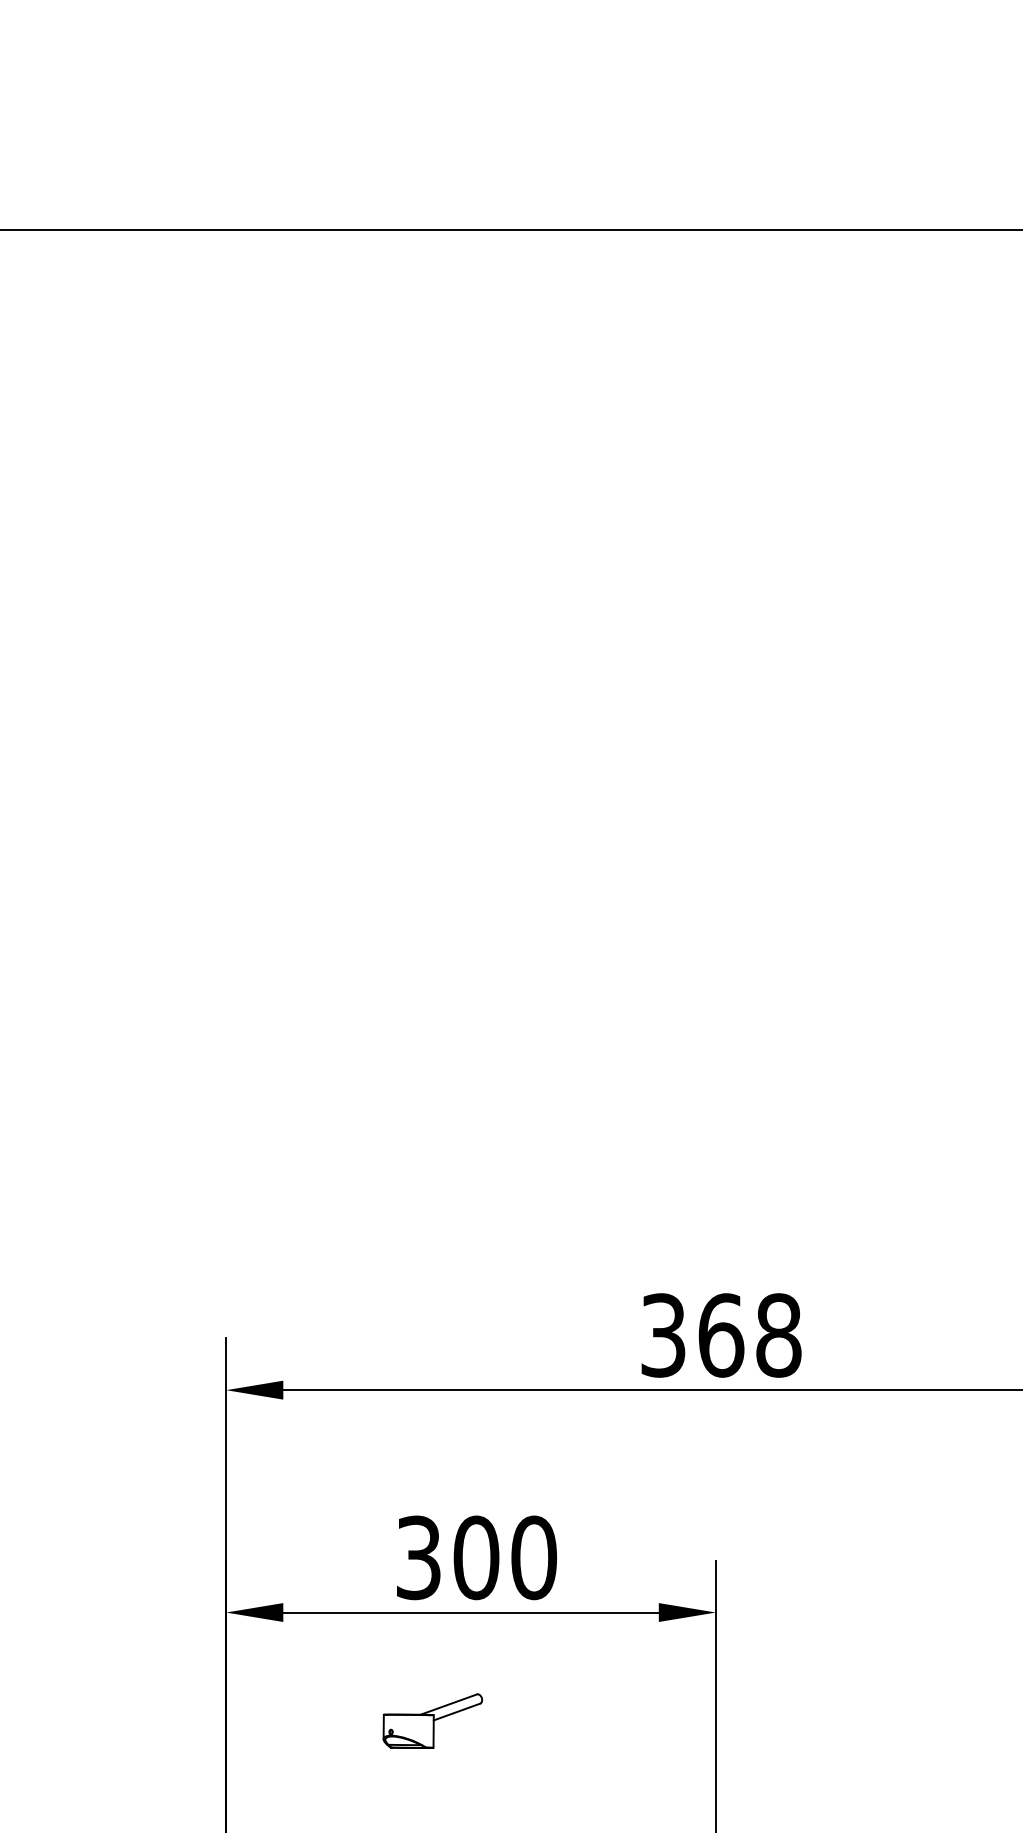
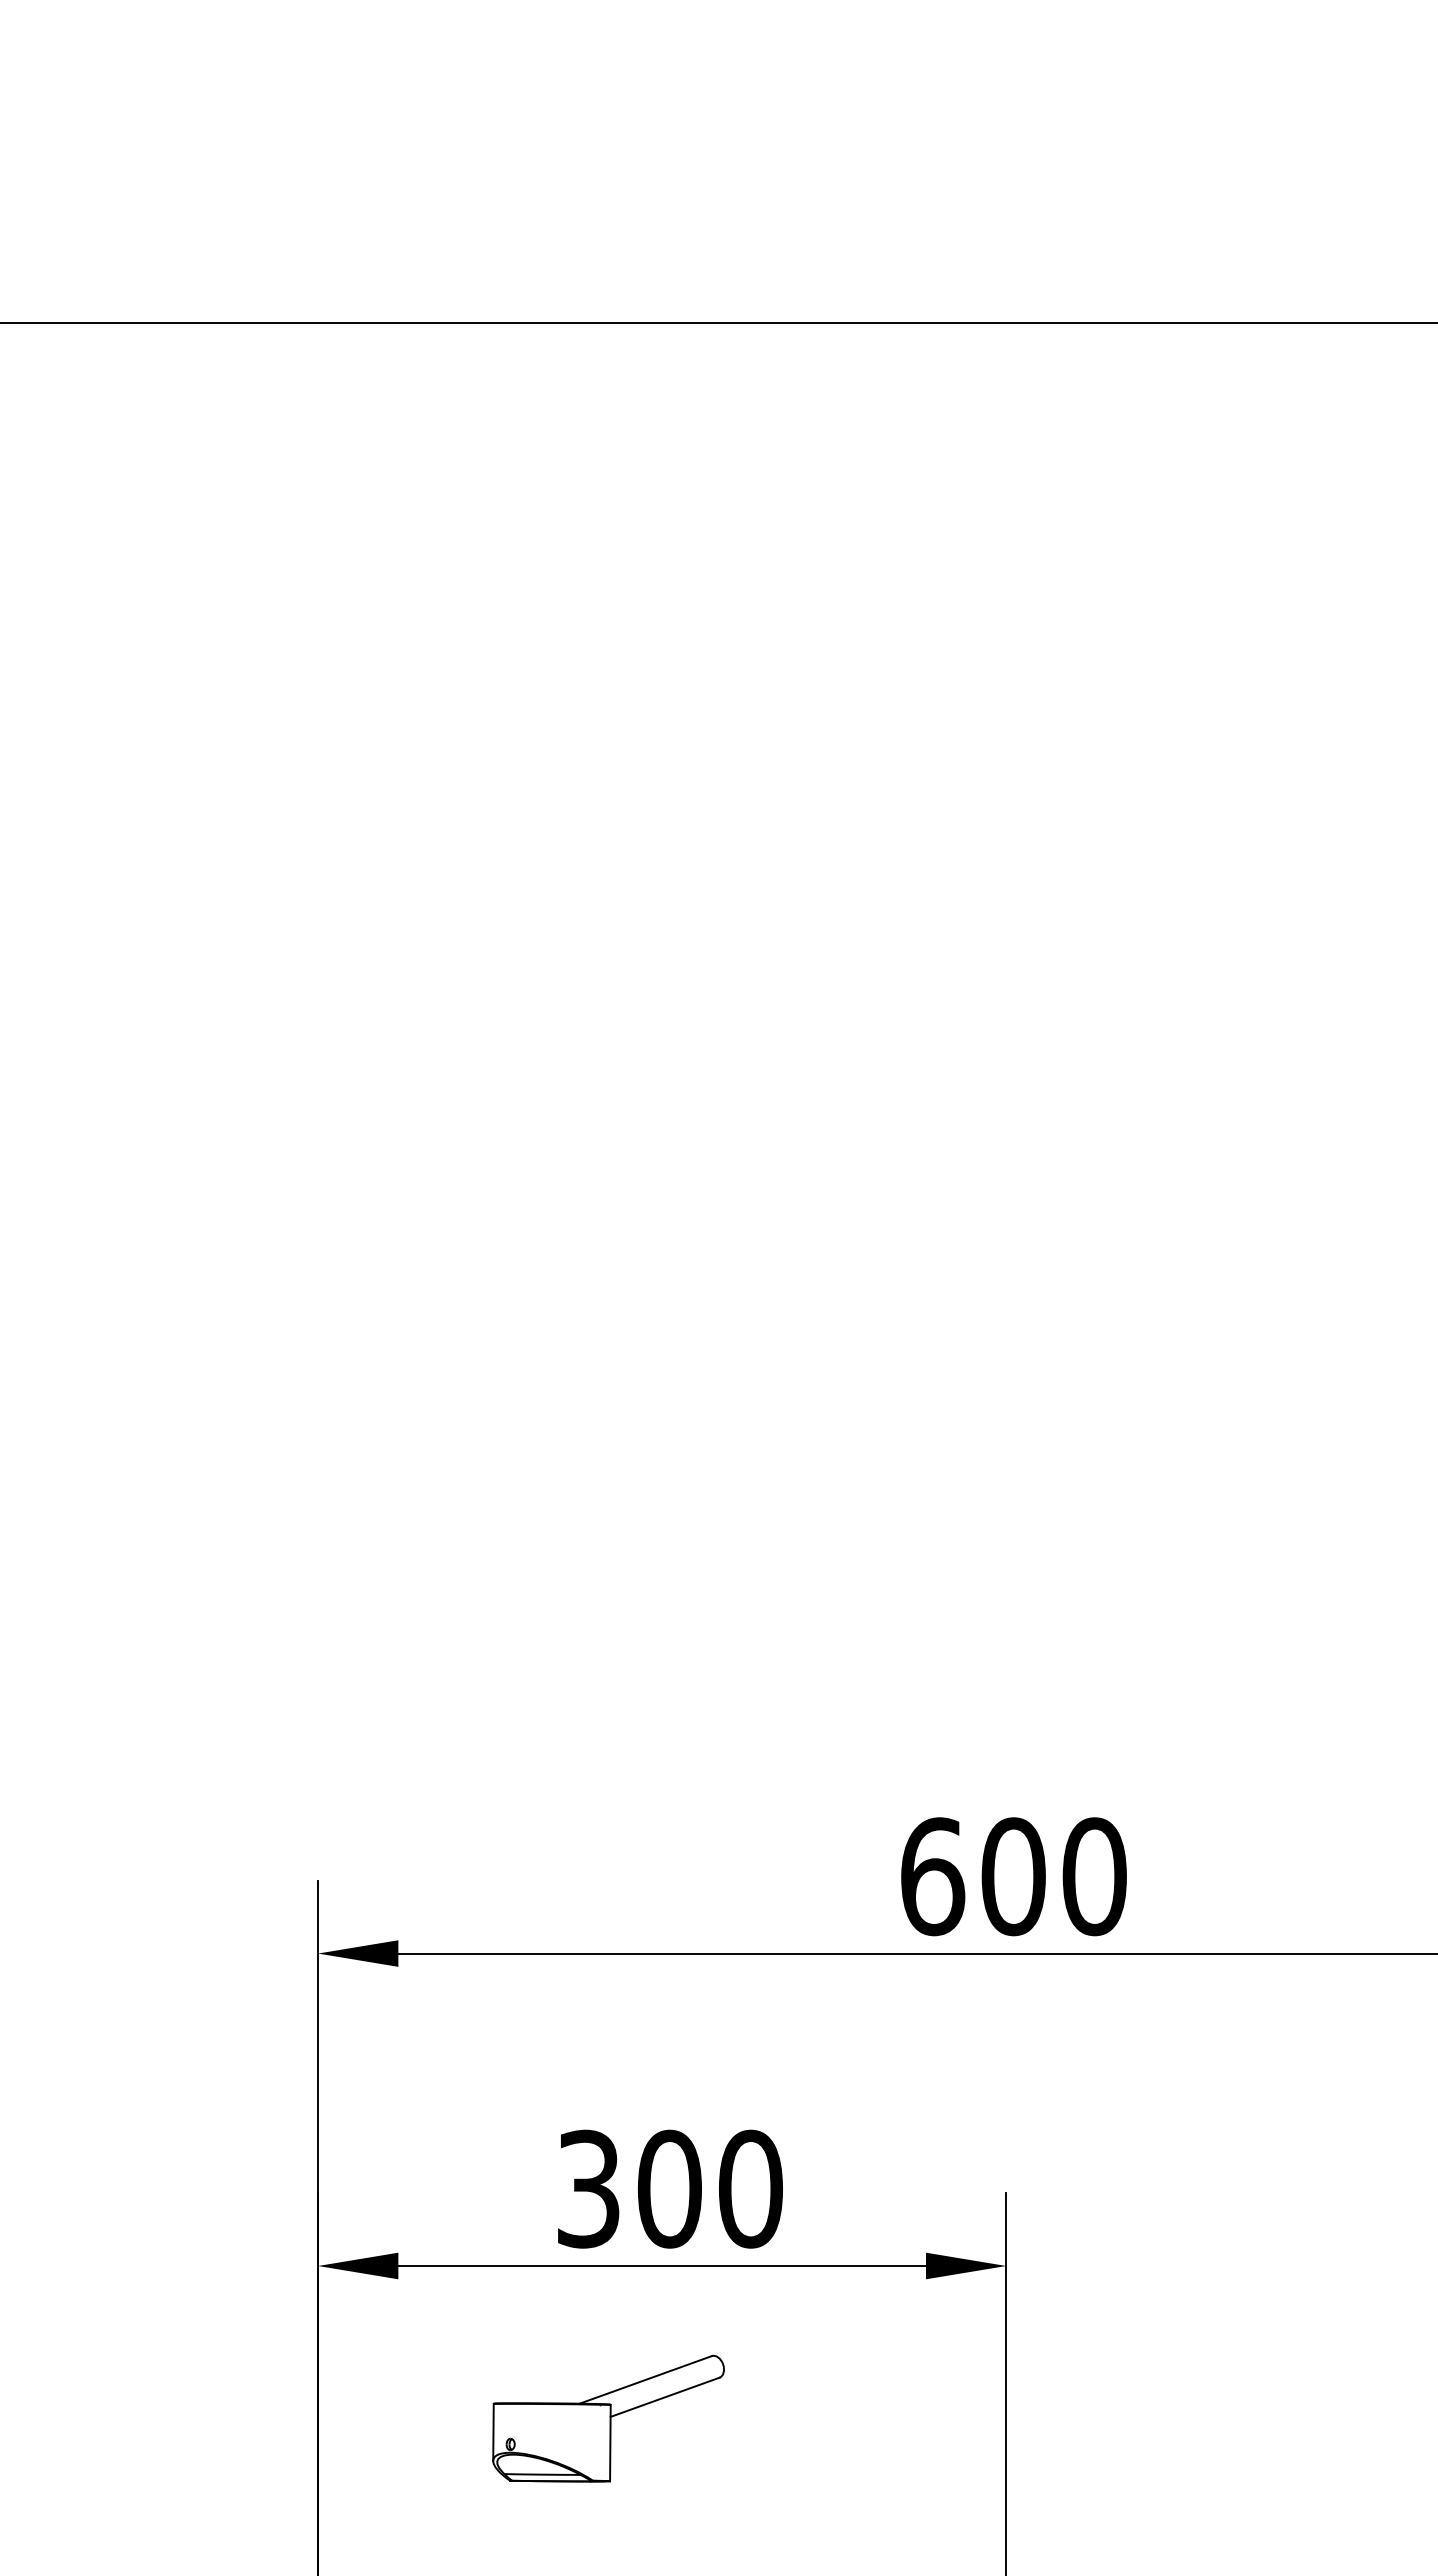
text: (721, 1335) -> (1013, 1876), 368 -> 600
part: (432, 1721) -> (608, 2418), size x1.67

